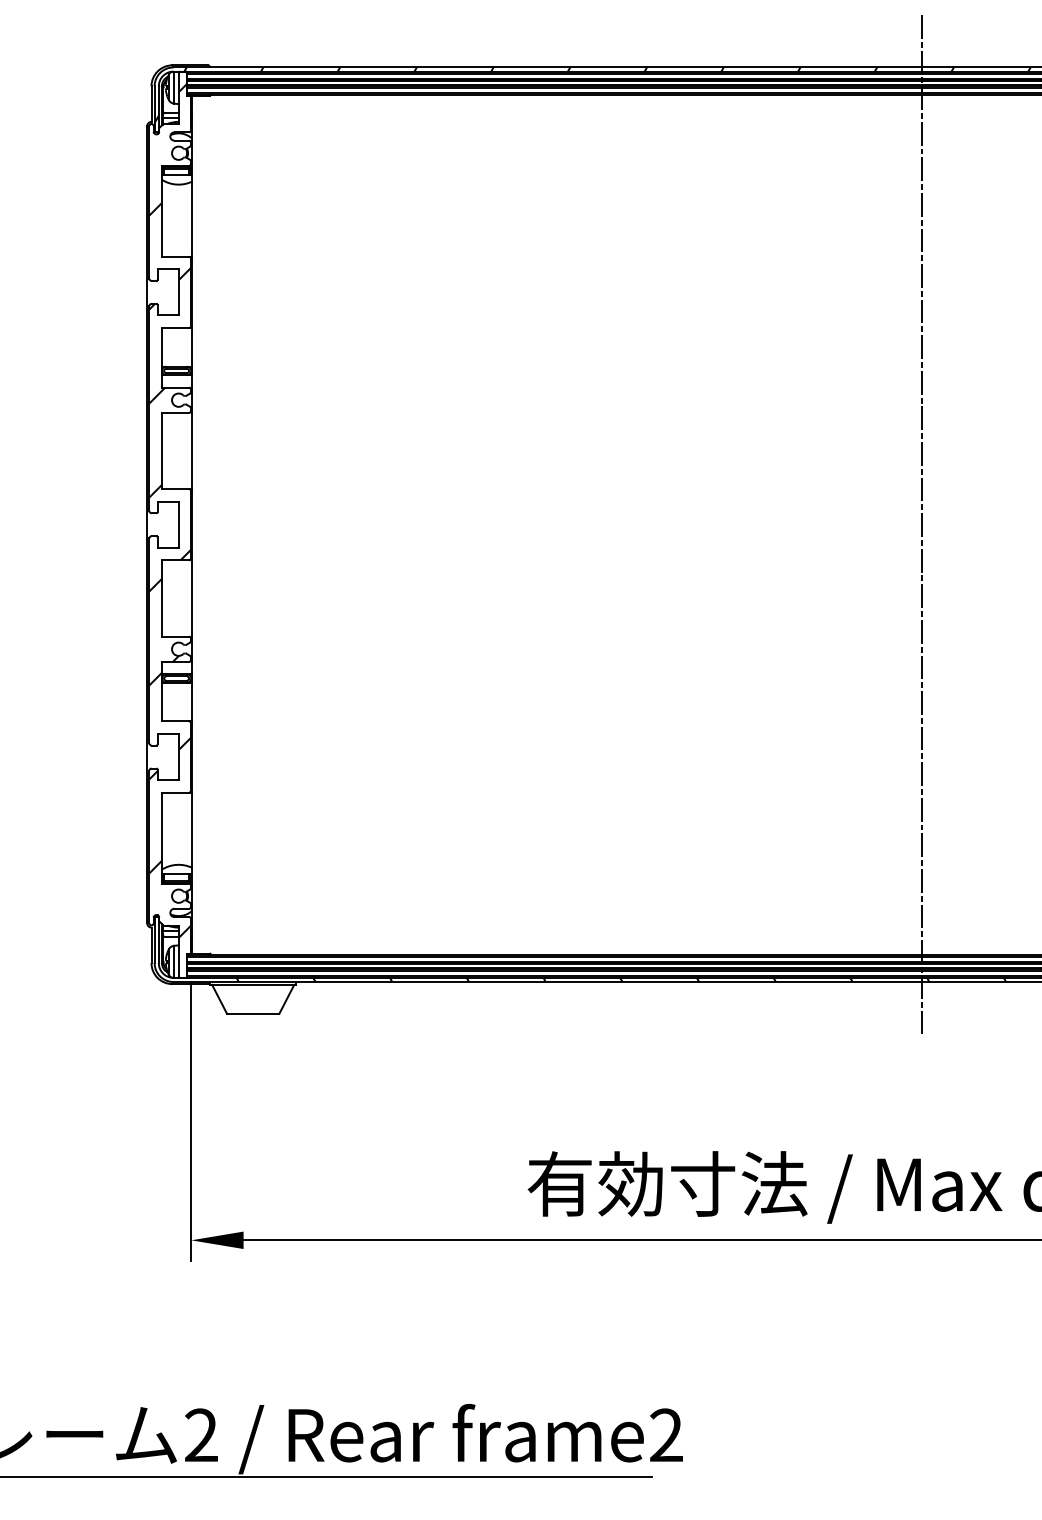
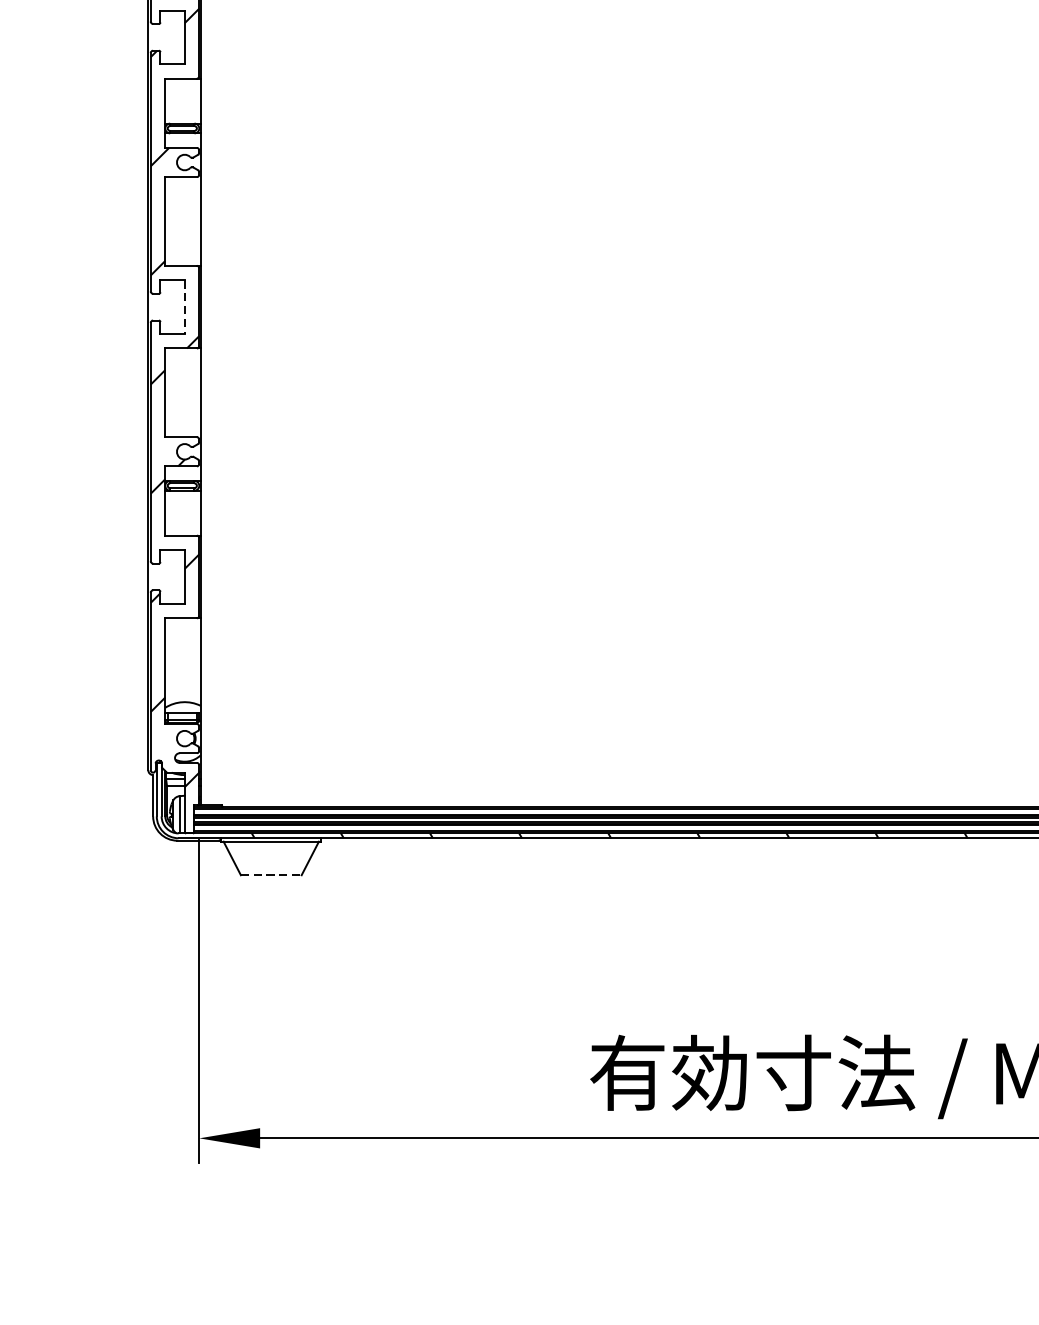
line: (178, 525) -> (184, 308), solid -> dashed
line: (253, 1013) -> (271, 874), solid -> dashed

